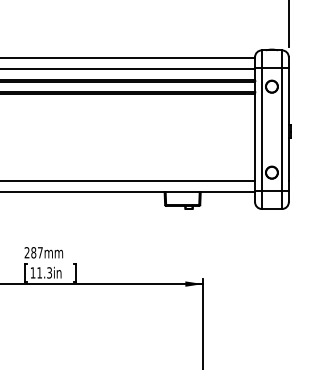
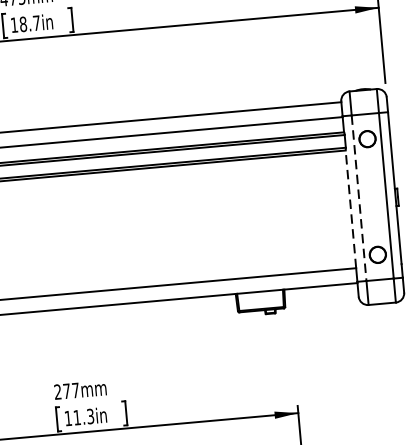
line: (261, 130) -> (358, 199), solid -> dashed
line: (255, 137) -> (351, 209), solid -> dashed
text: (33, 252) -> (66, 390), 287mm -> 277mm

